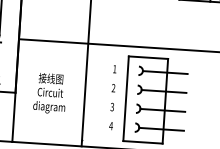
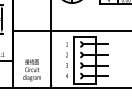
text: (49, 93) -> (31, 70), moved

